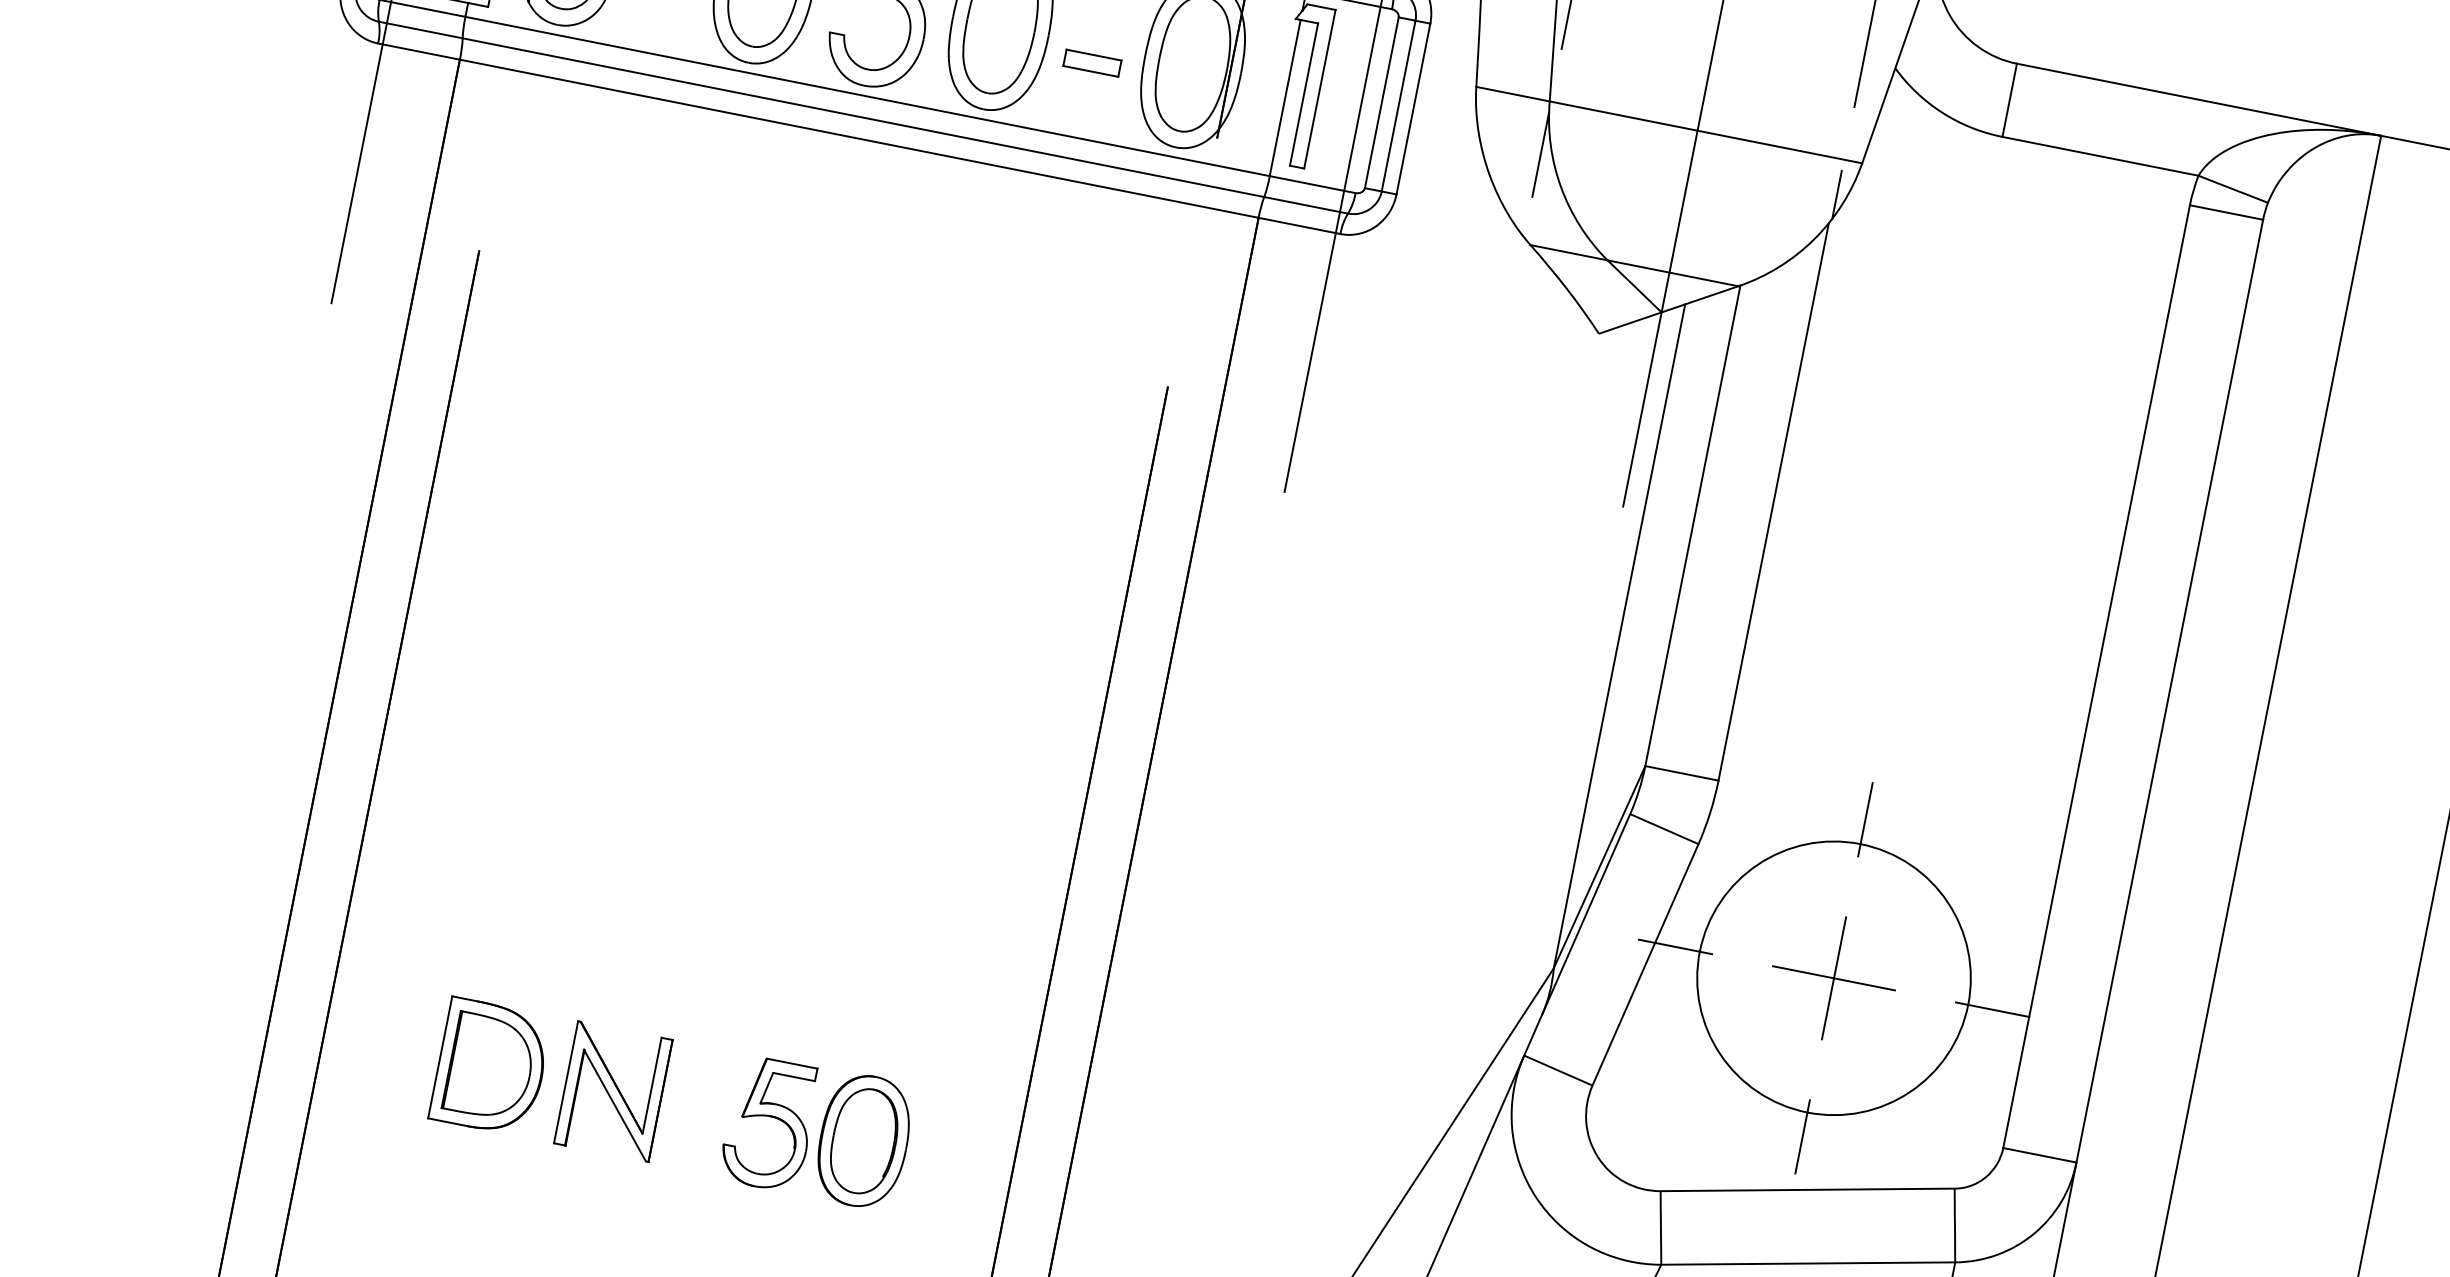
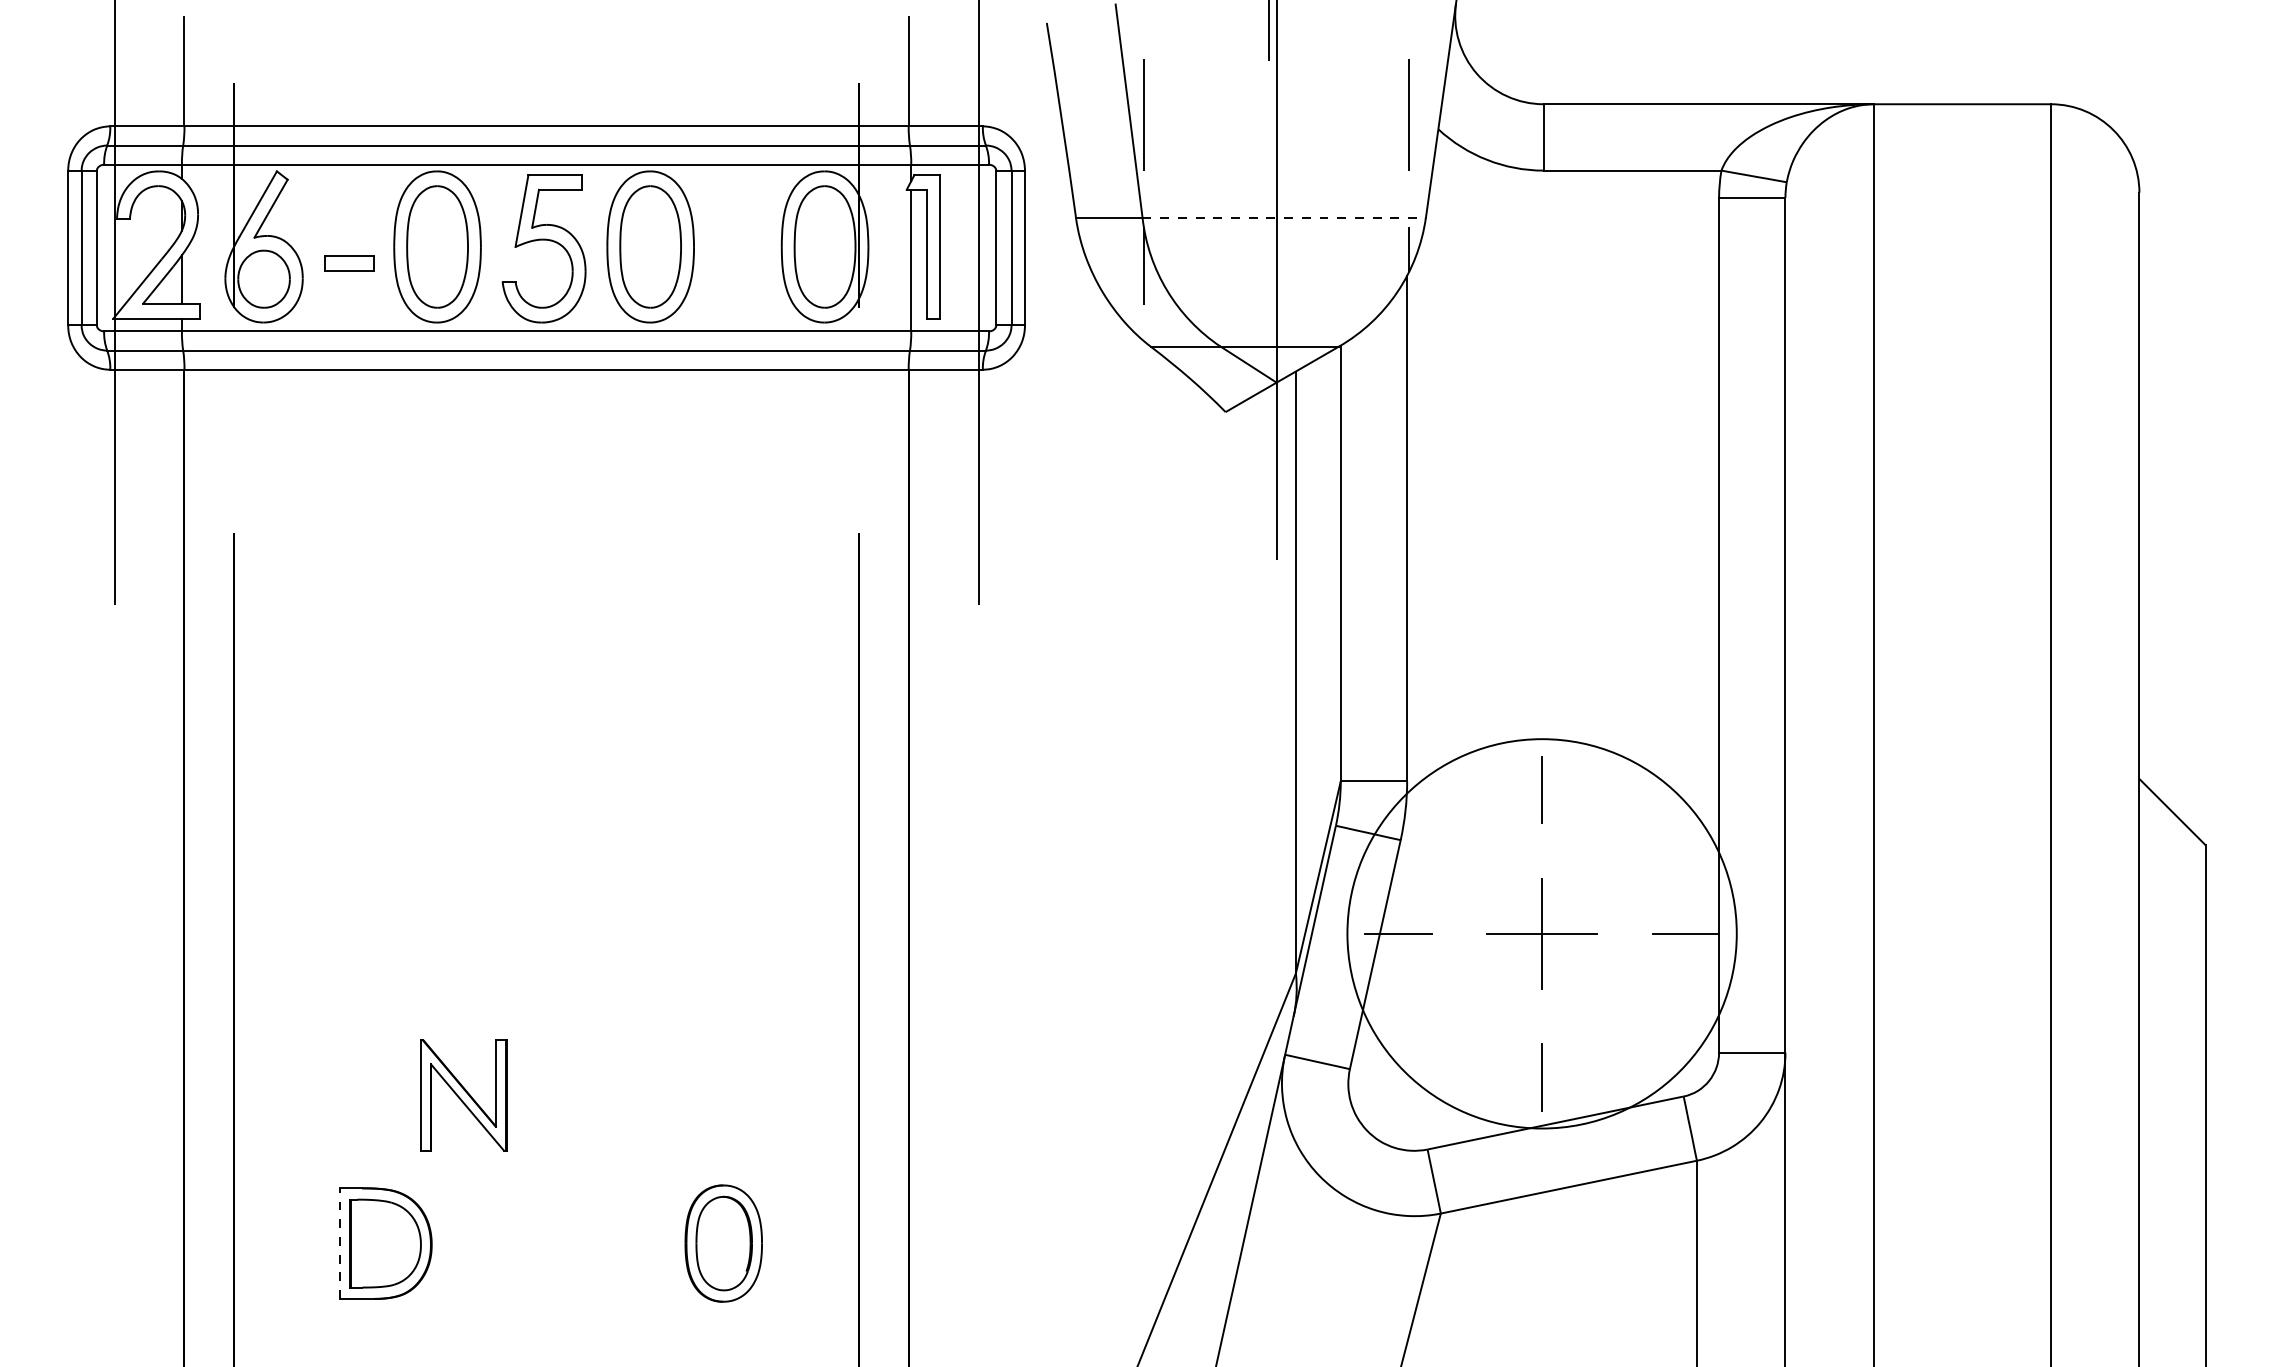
part: (1091, 63) -> (736, 263), removed
line: (1706, 132) -> (1284, 217), solid -> dashed
circle: (1833, 977) -> (1541, 933), size x1.6
line: (440, 1057) -> (339, 1243), solid -> dashed
part: (613, 1091) -> (463, 1095), moved
part: (769, 1123) -> (638, 1244), removed

